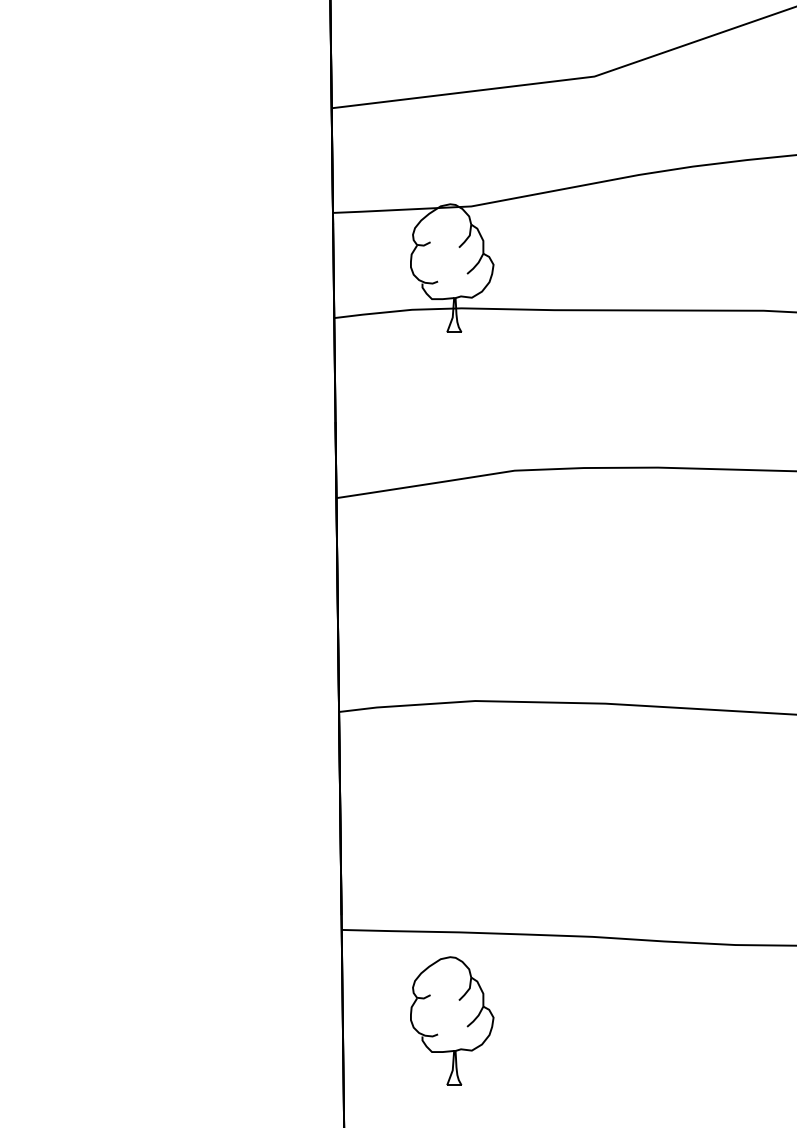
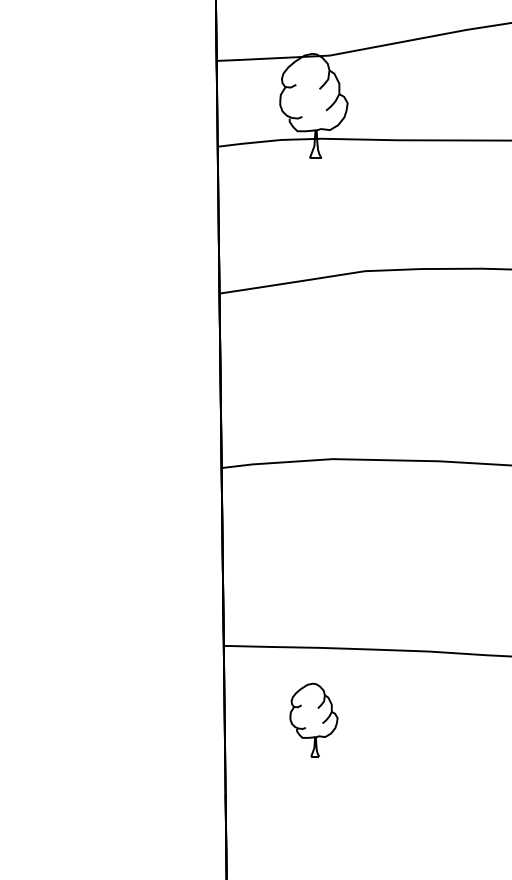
part: (452, 1020) -> (314, 719), size x0.7

